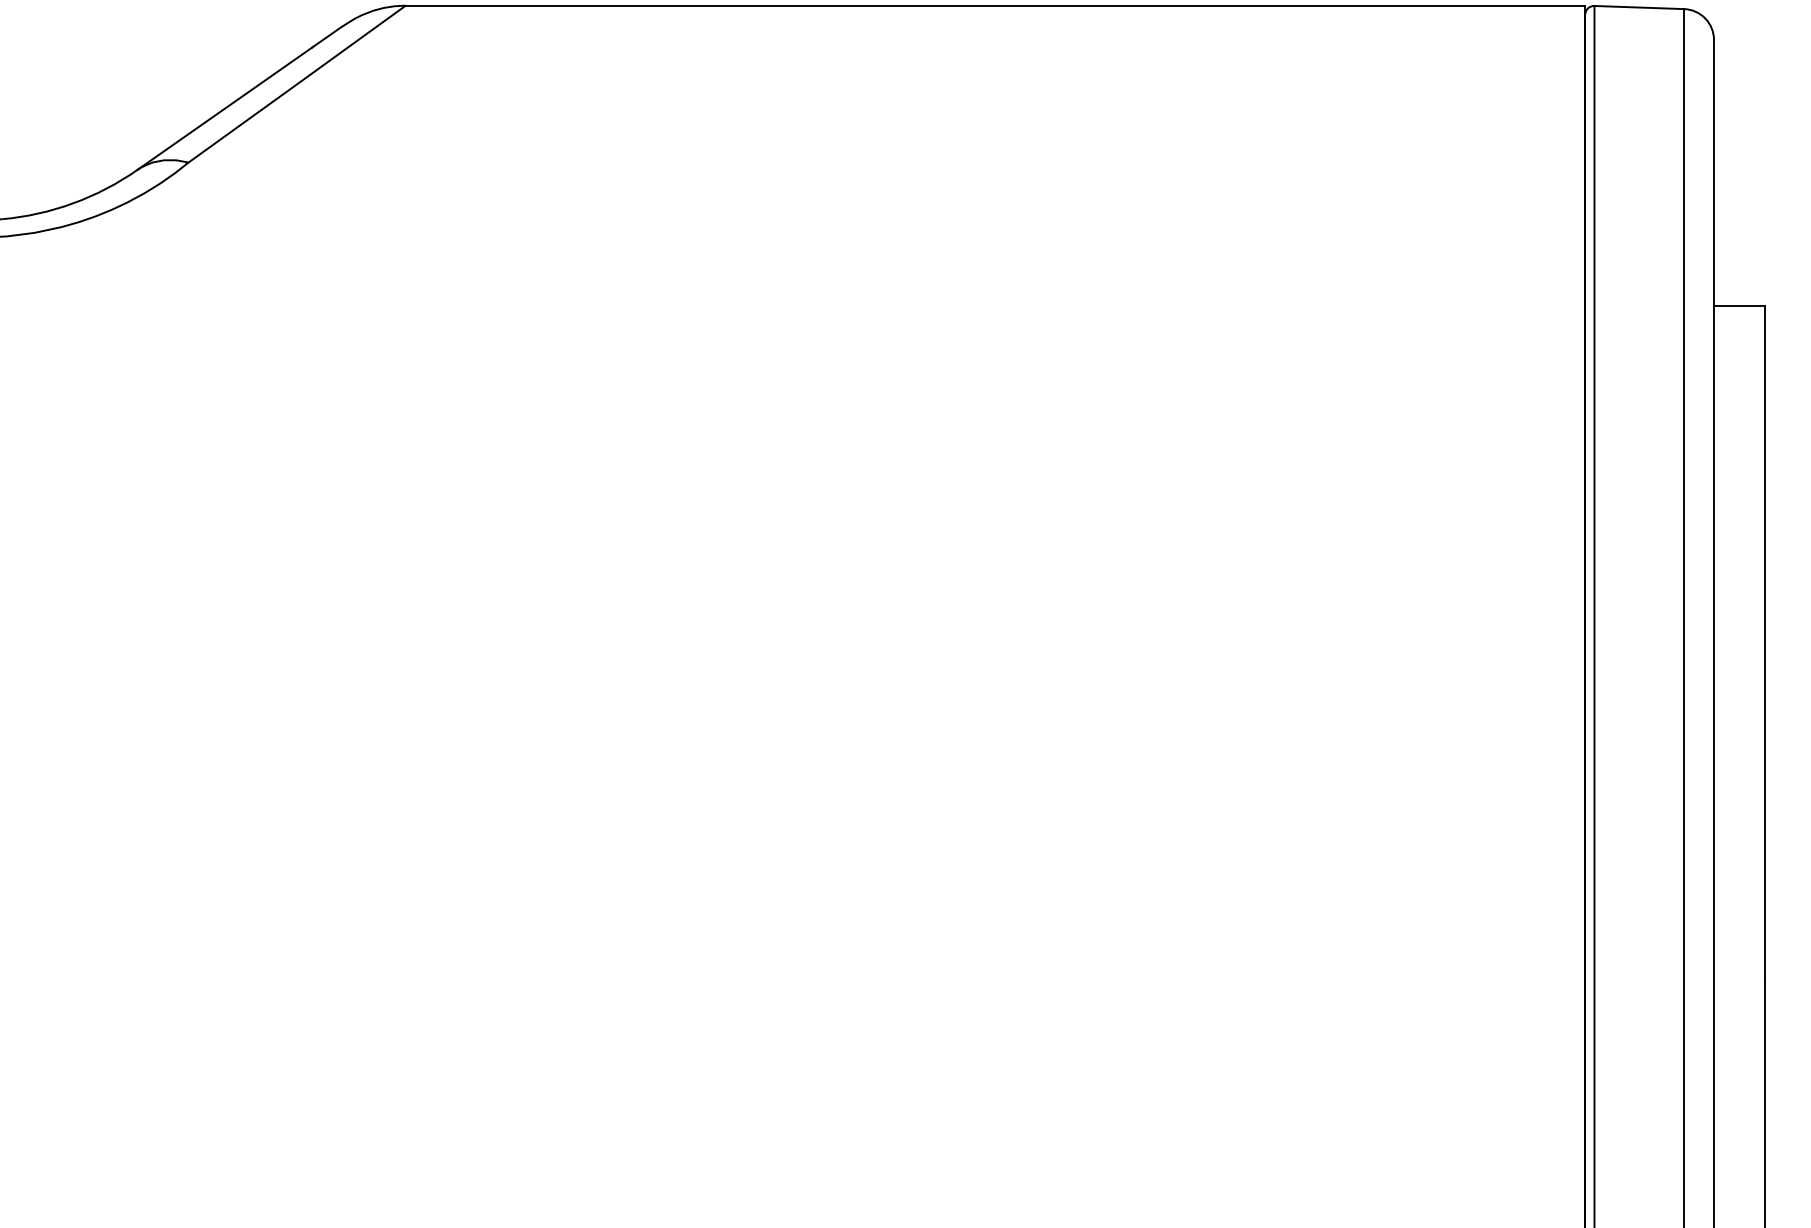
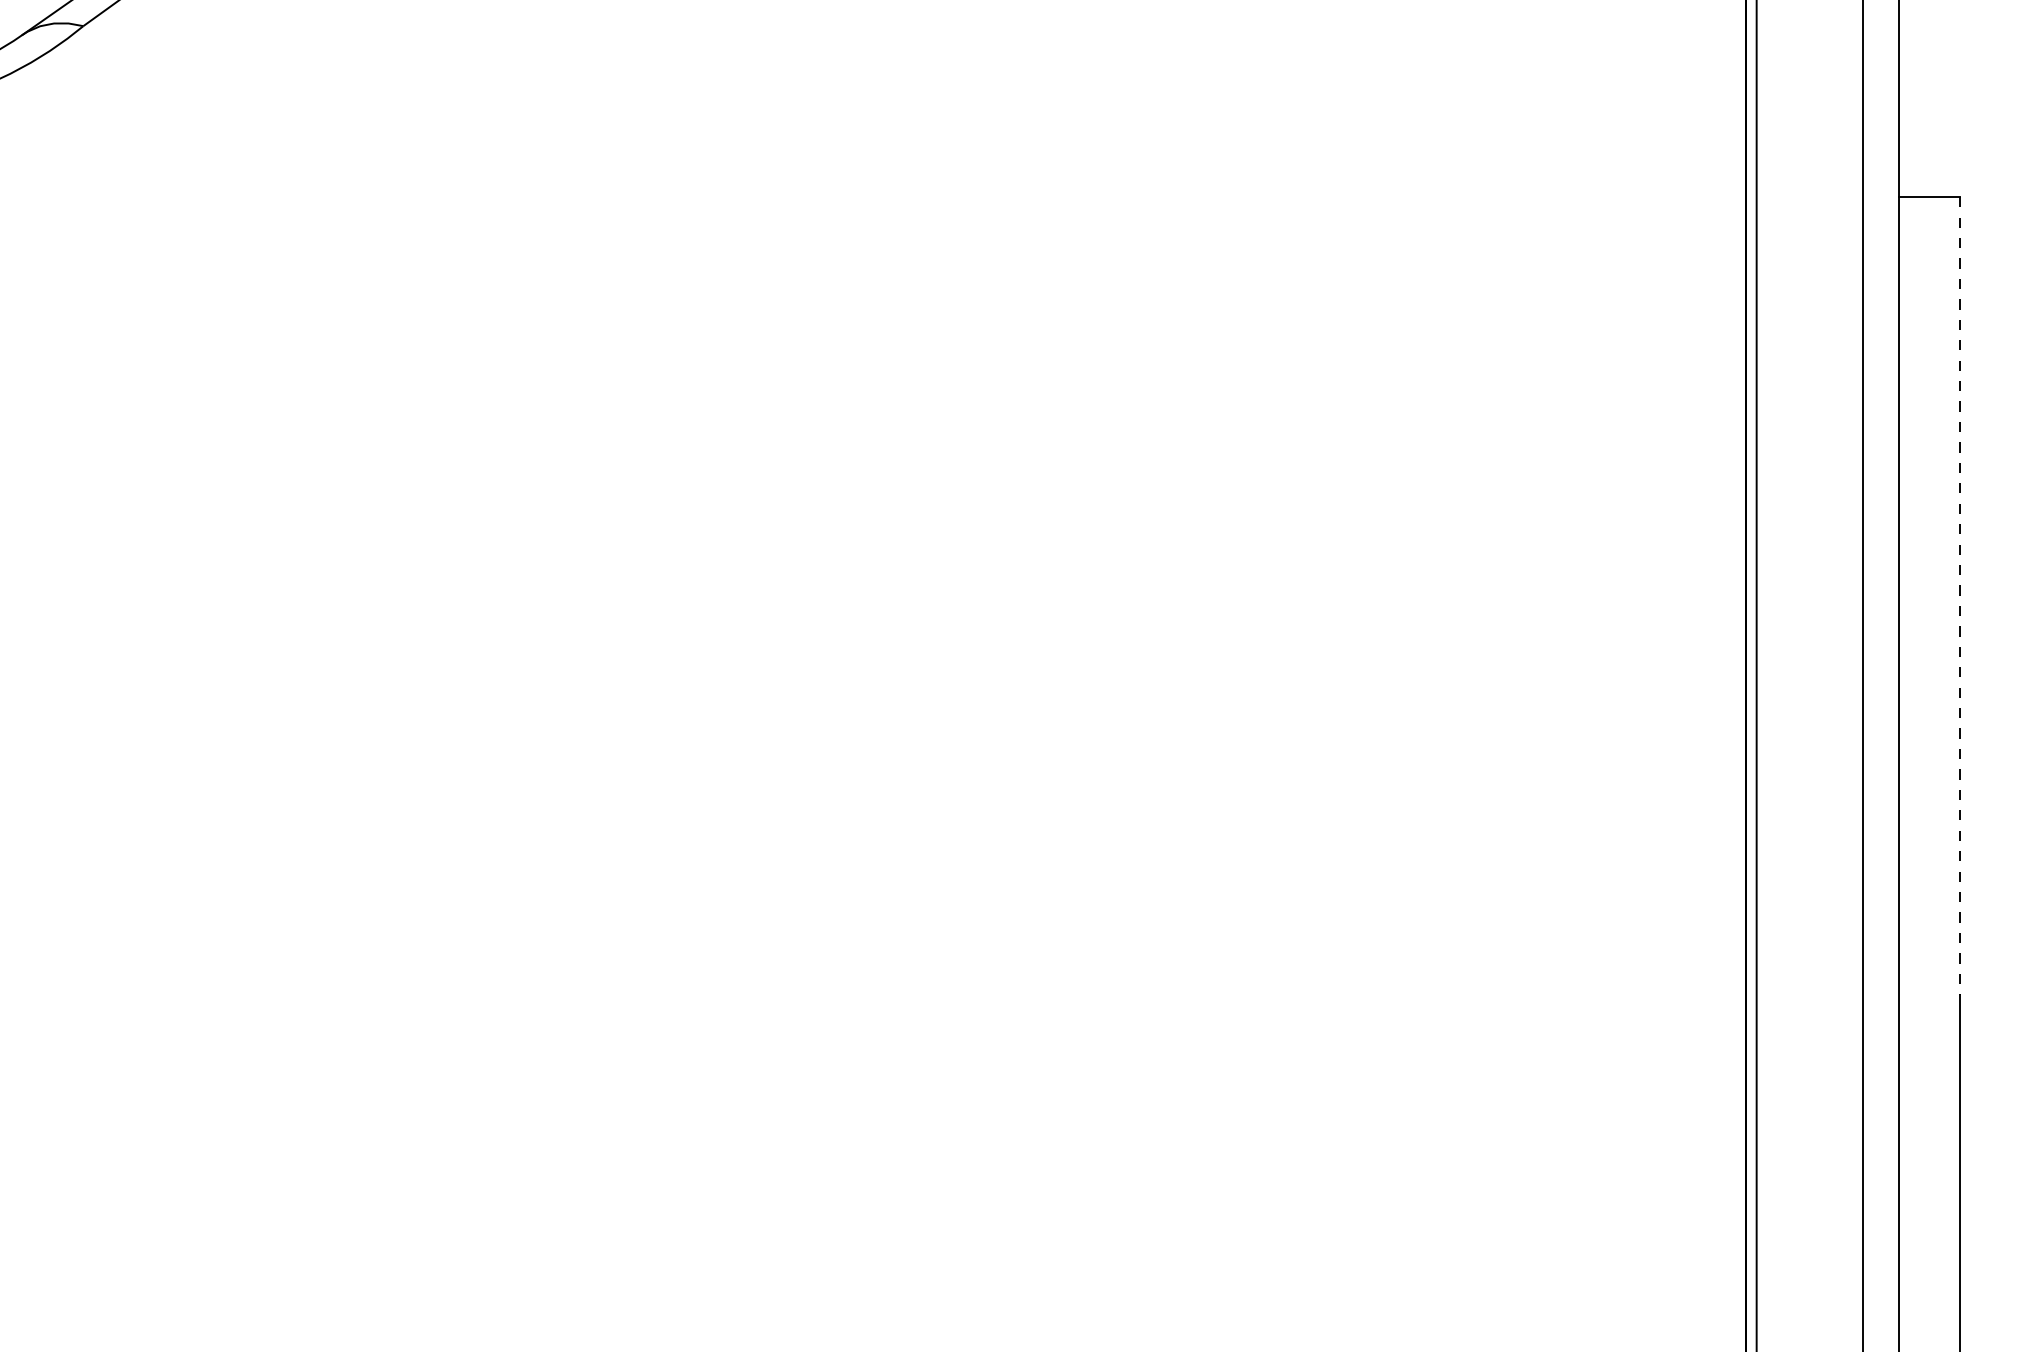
line: (1765, 641) -> (1960, 596), solid -> dashed

